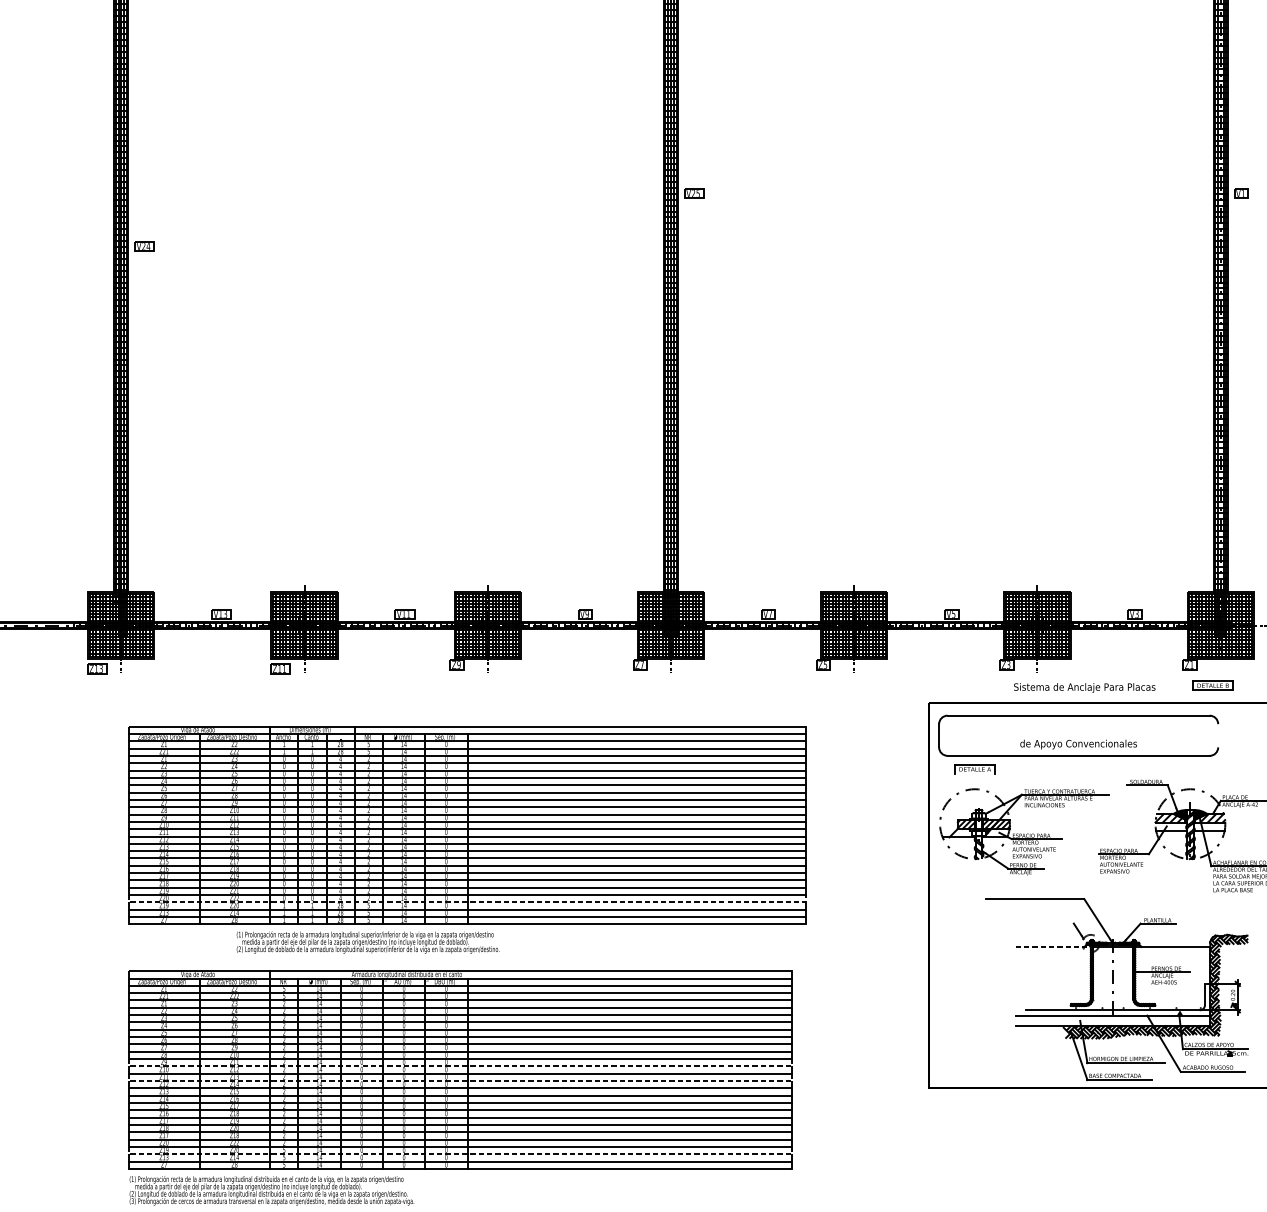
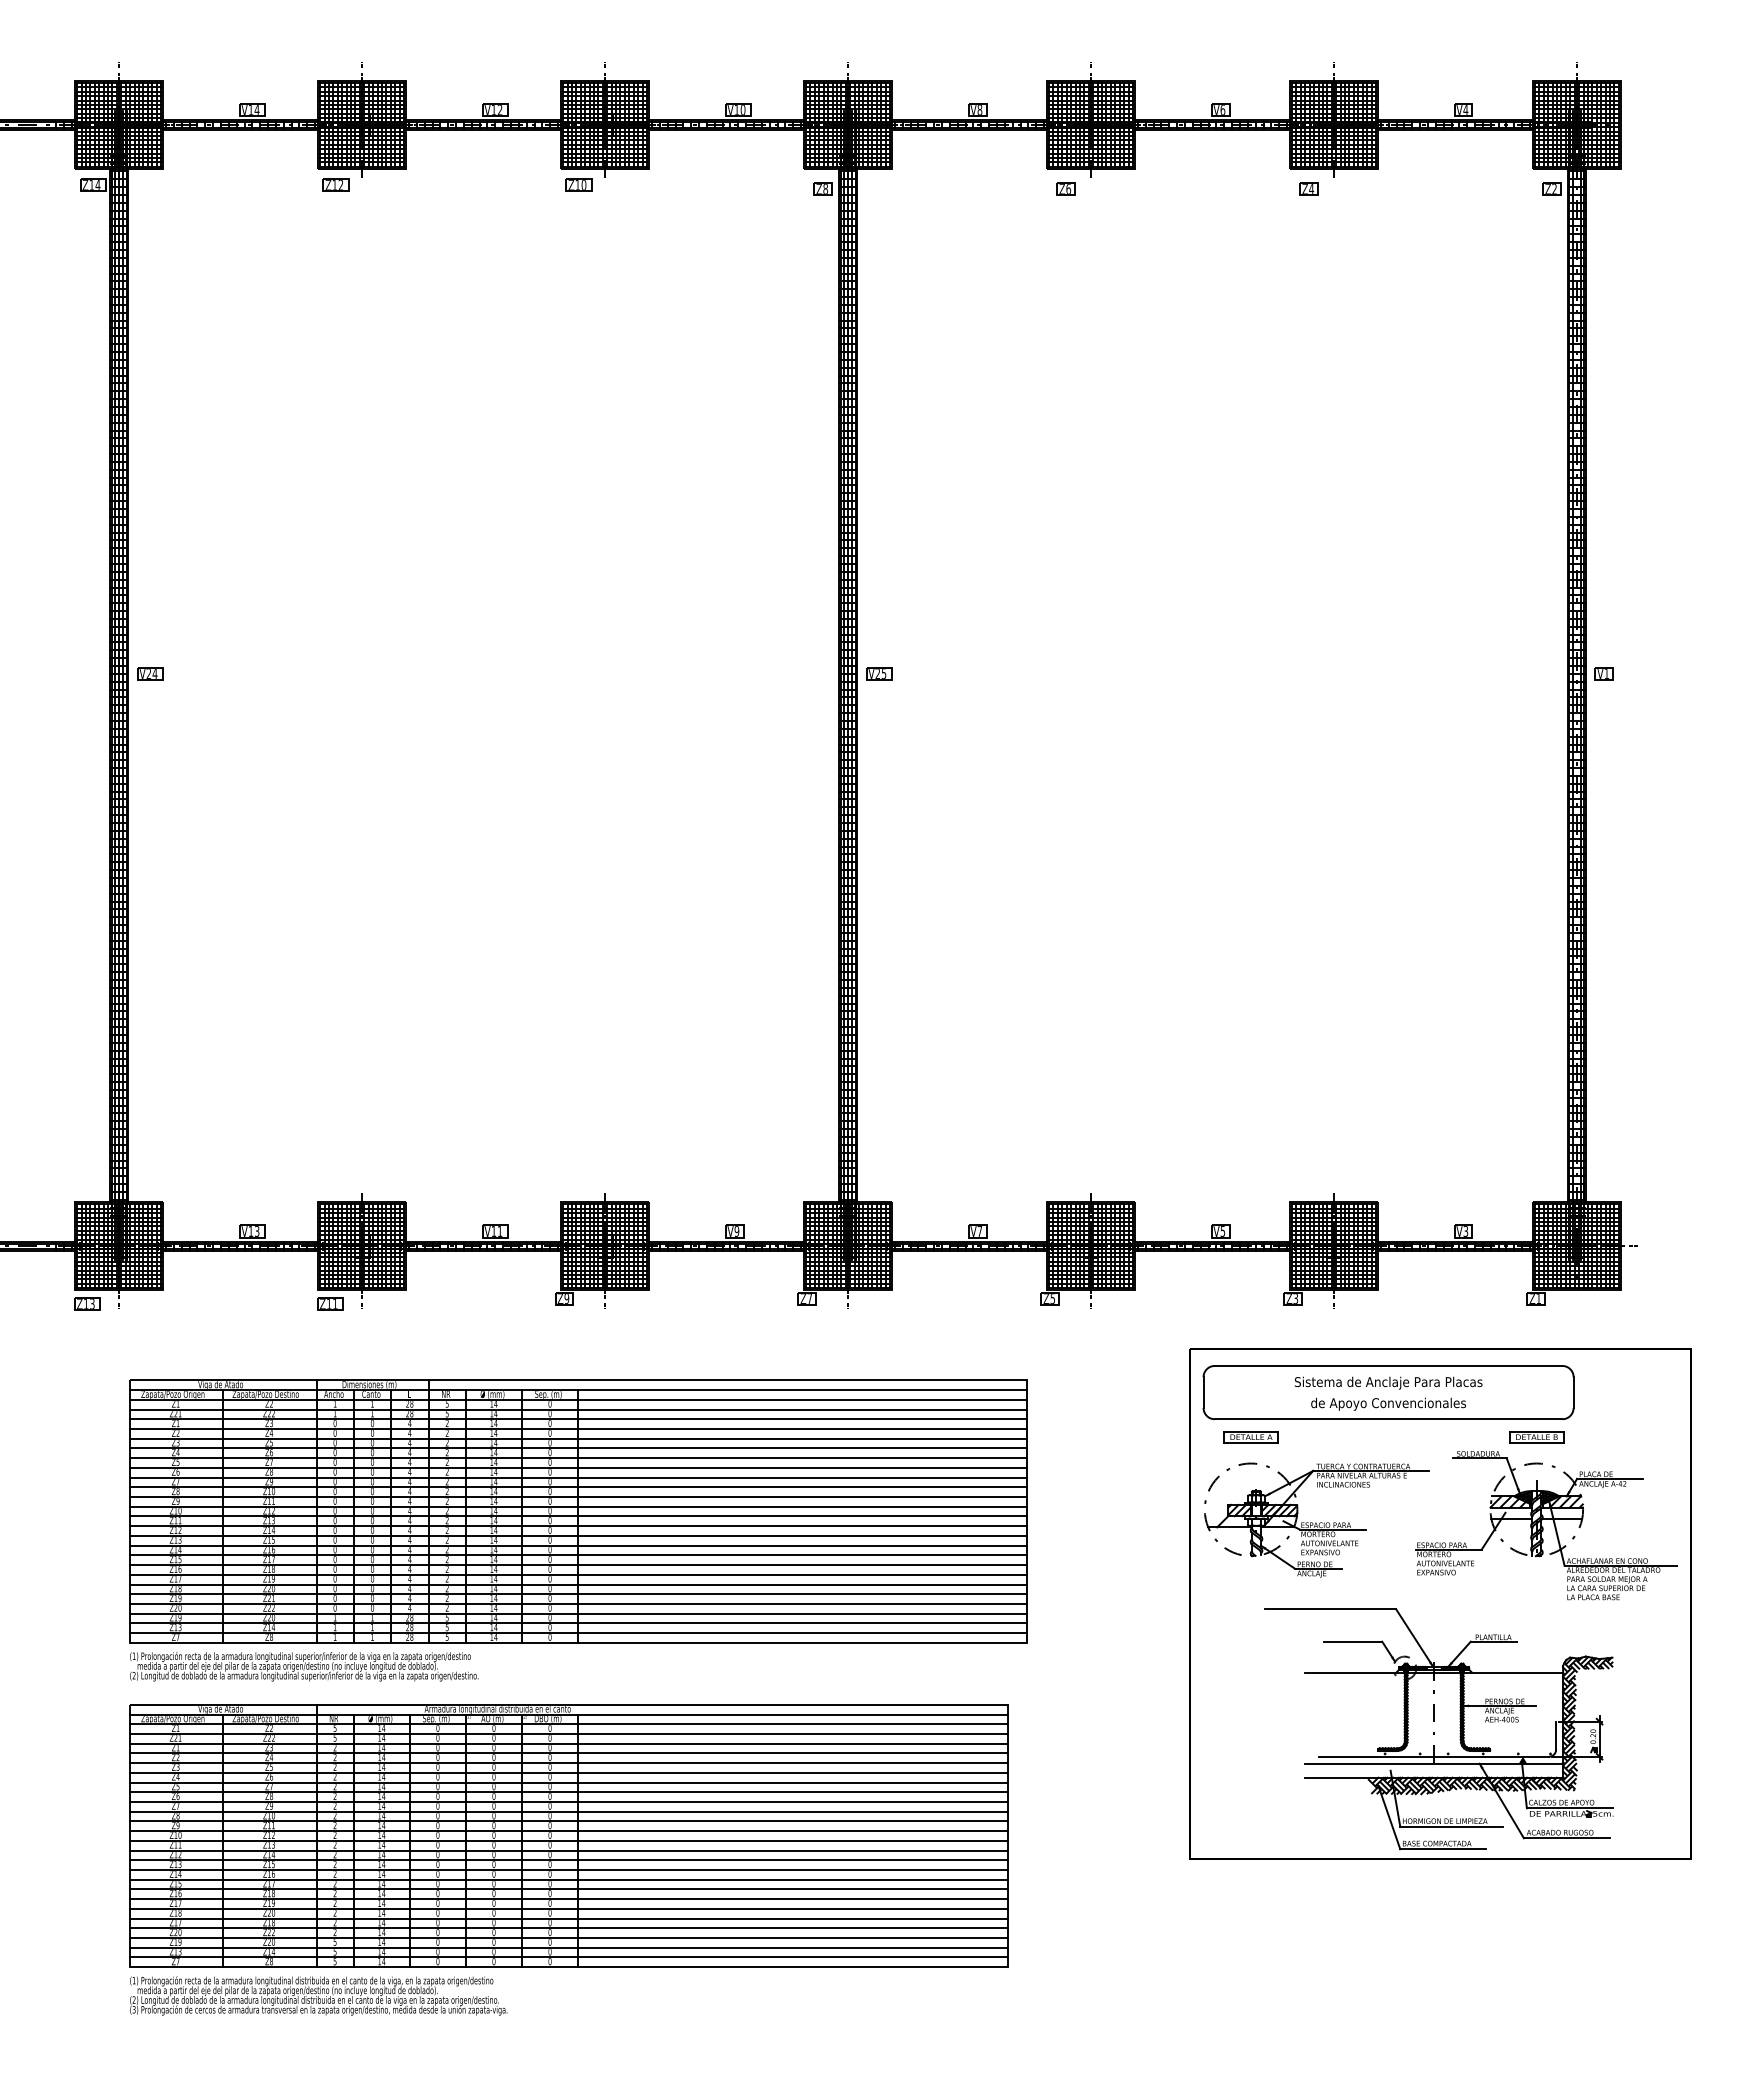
part: (145, 246) -> (150, 673), moved
part: (1212, 685) -> (1536, 1437), moved
text: (1084, 687) -> (1388, 1382), moved
line: (1218, 735) -> (1573, 1392), added
line: (975, 773) -> (1251, 1442), added
line: (467, 902) -> (578, 1613), dashed -> solid
line: (1051, 923) -> (1352, 1641), added
text: (368, 942) -> (304, 1666), moved
line: (1053, 946) -> (1355, 1672), dashed -> solid
line: (460, 1066) -> (569, 1831), dashed -> solid
line: (460, 1081) -> (569, 1850), dashed -> solid
line: (460, 1154) -> (569, 1947), dashed -> solid

